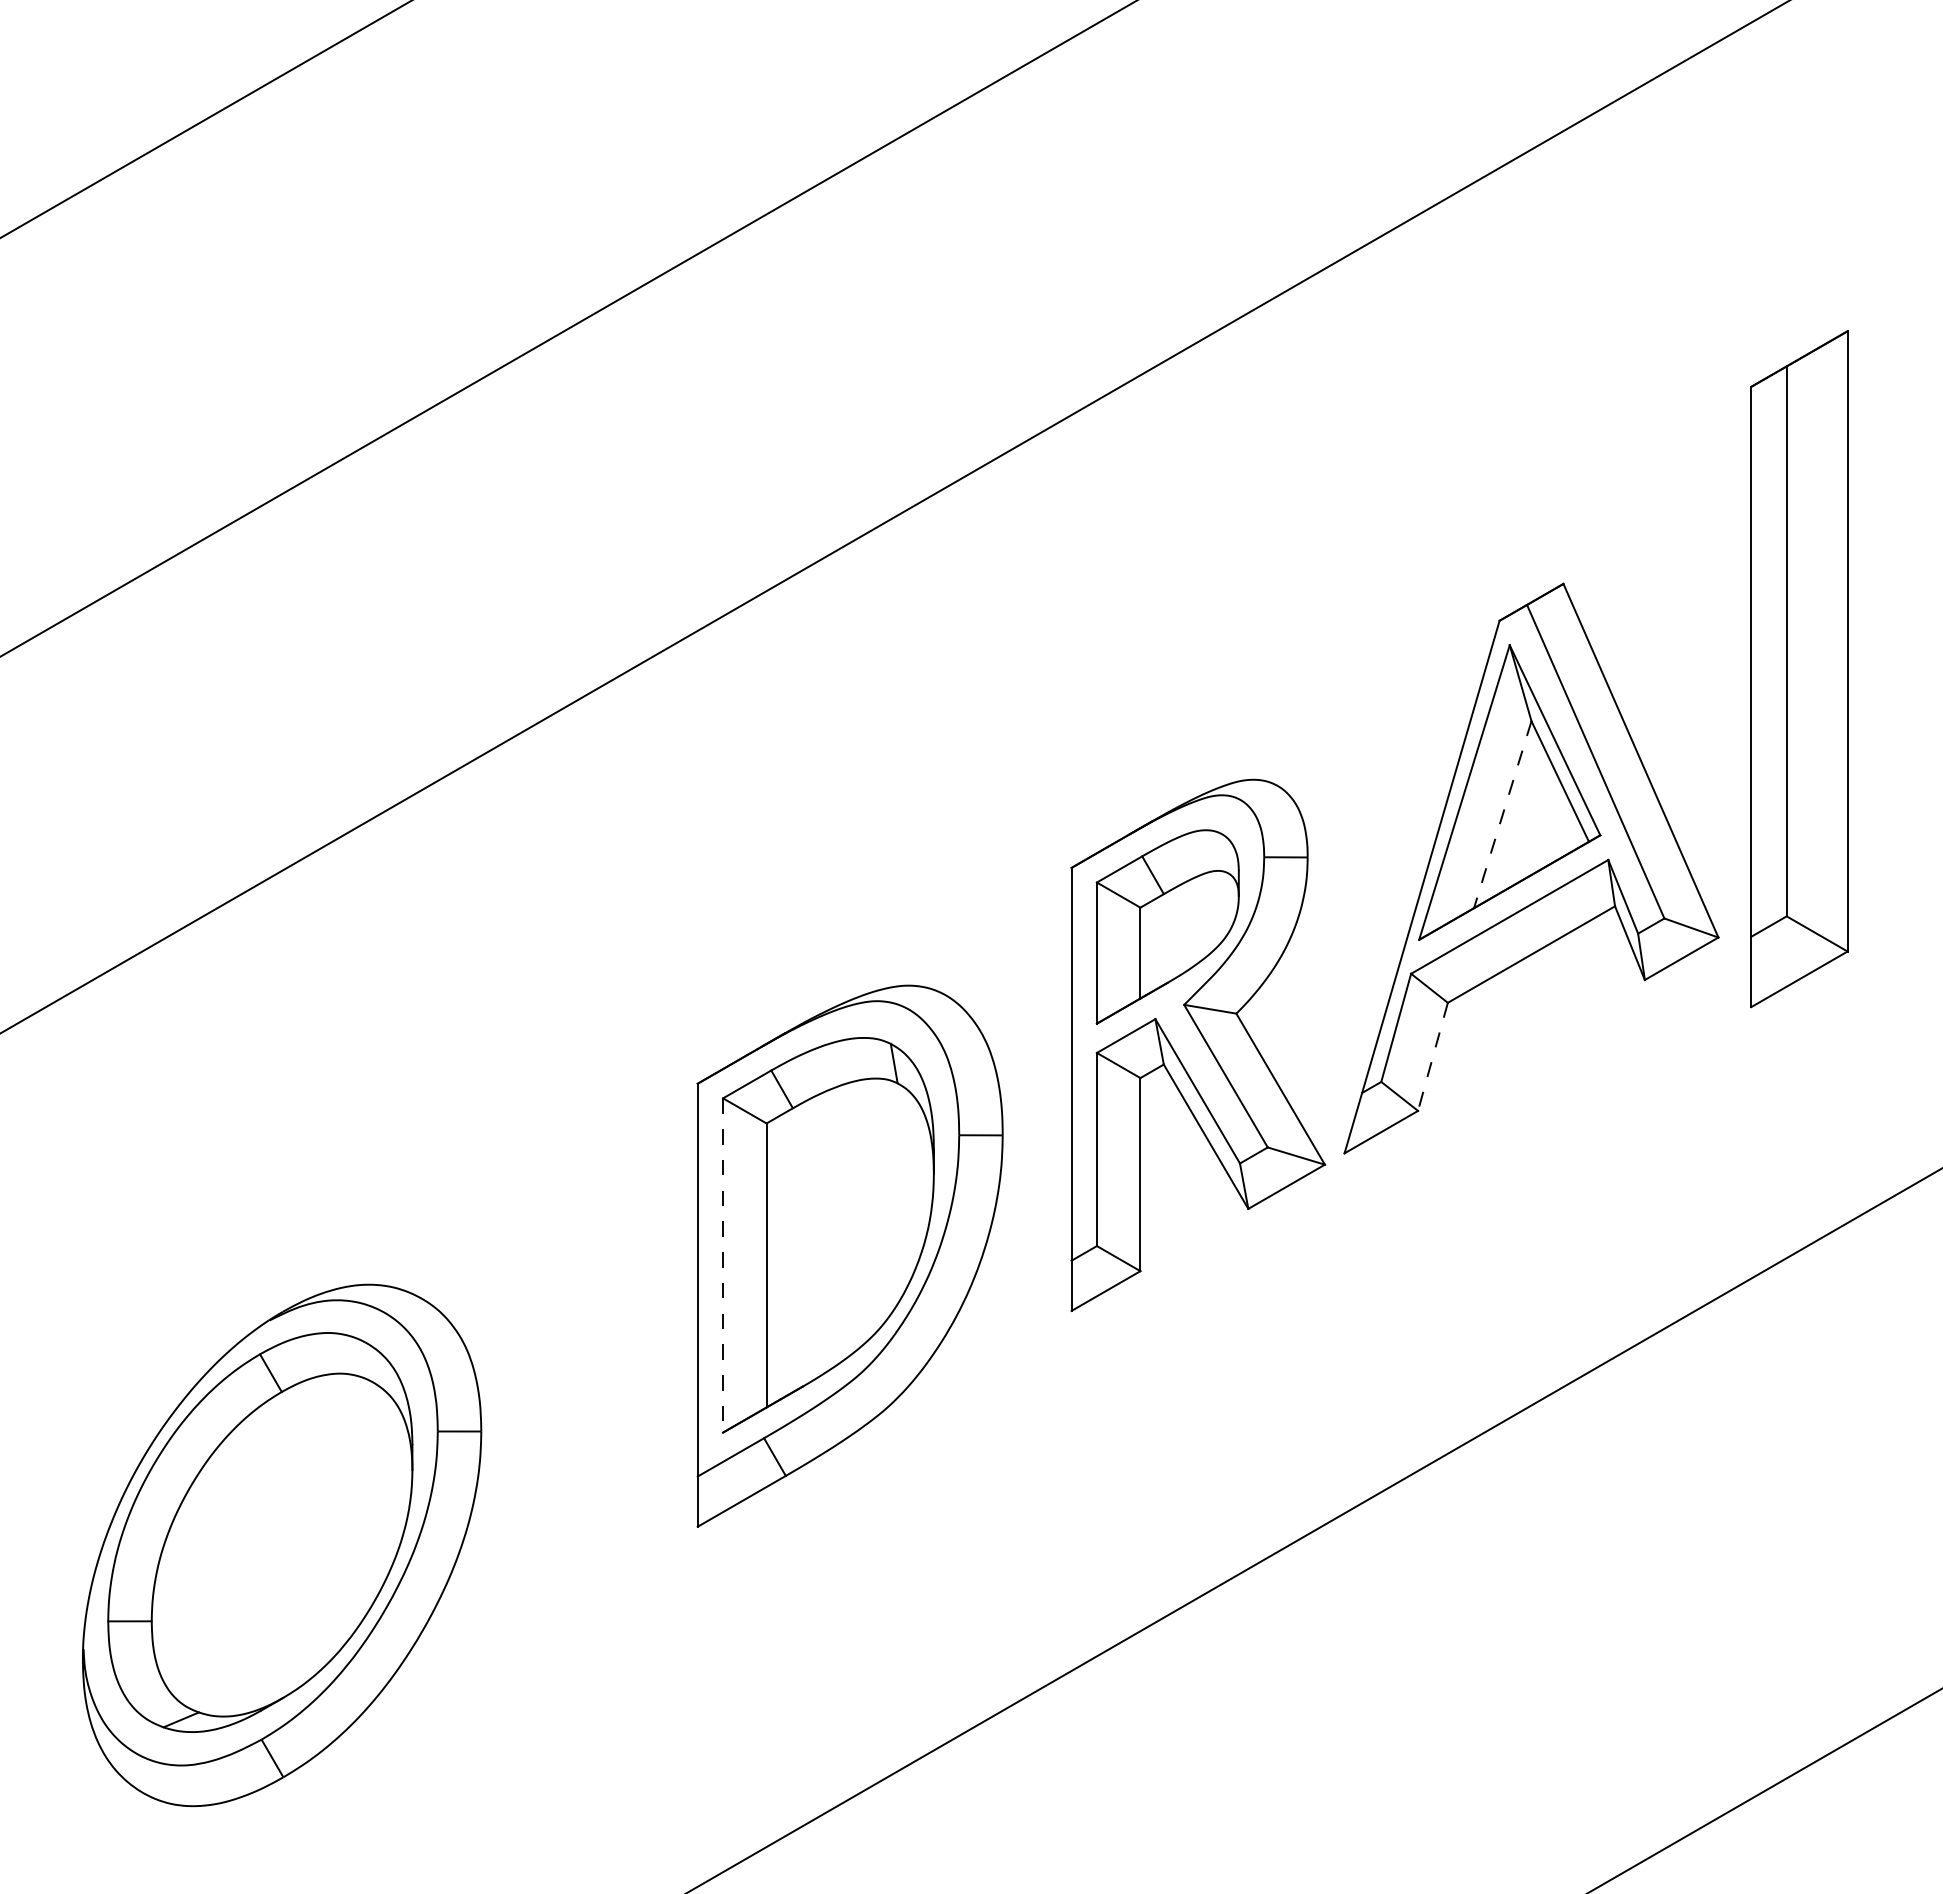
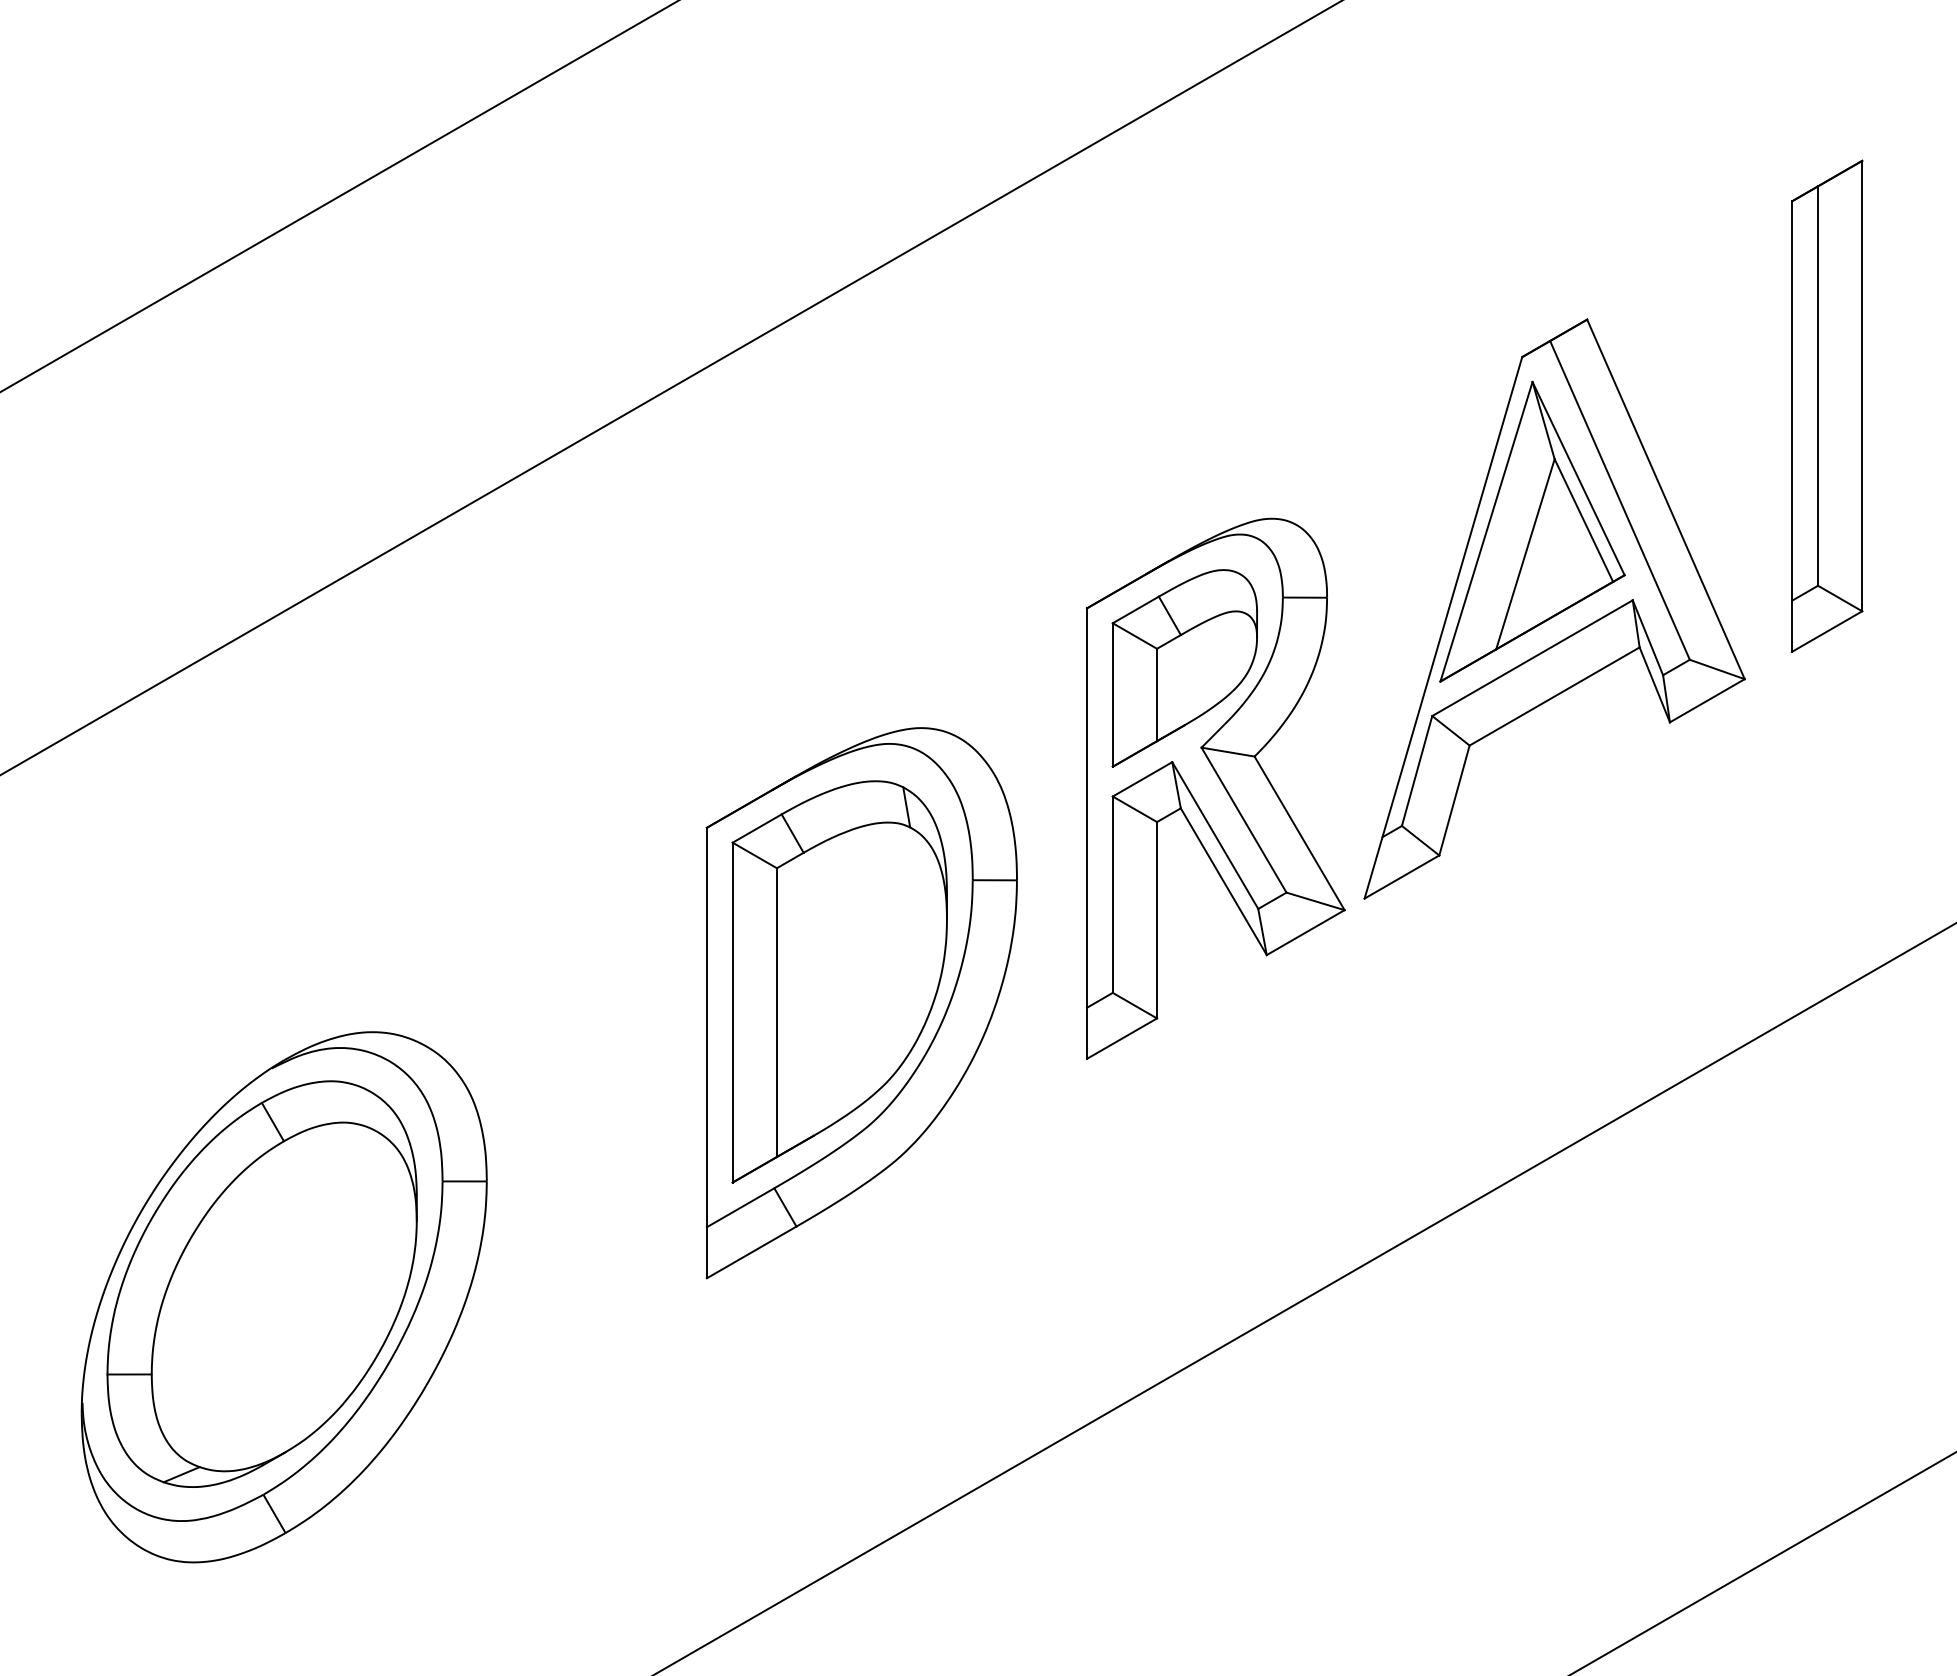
part: (1799, 668) -> (1827, 405), size x0.71
line: (1502, 814) -> (1525, 554), dashed -> solid
line: (1432, 1057) -> (1454, 801), dashed -> solid
line: (723, 1265) -> (733, 1012), dashed -> solid

